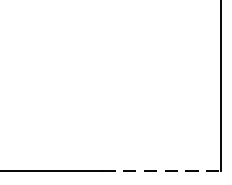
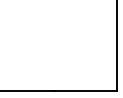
line: (163, 170) -> (86, 90), dashed -> solid

